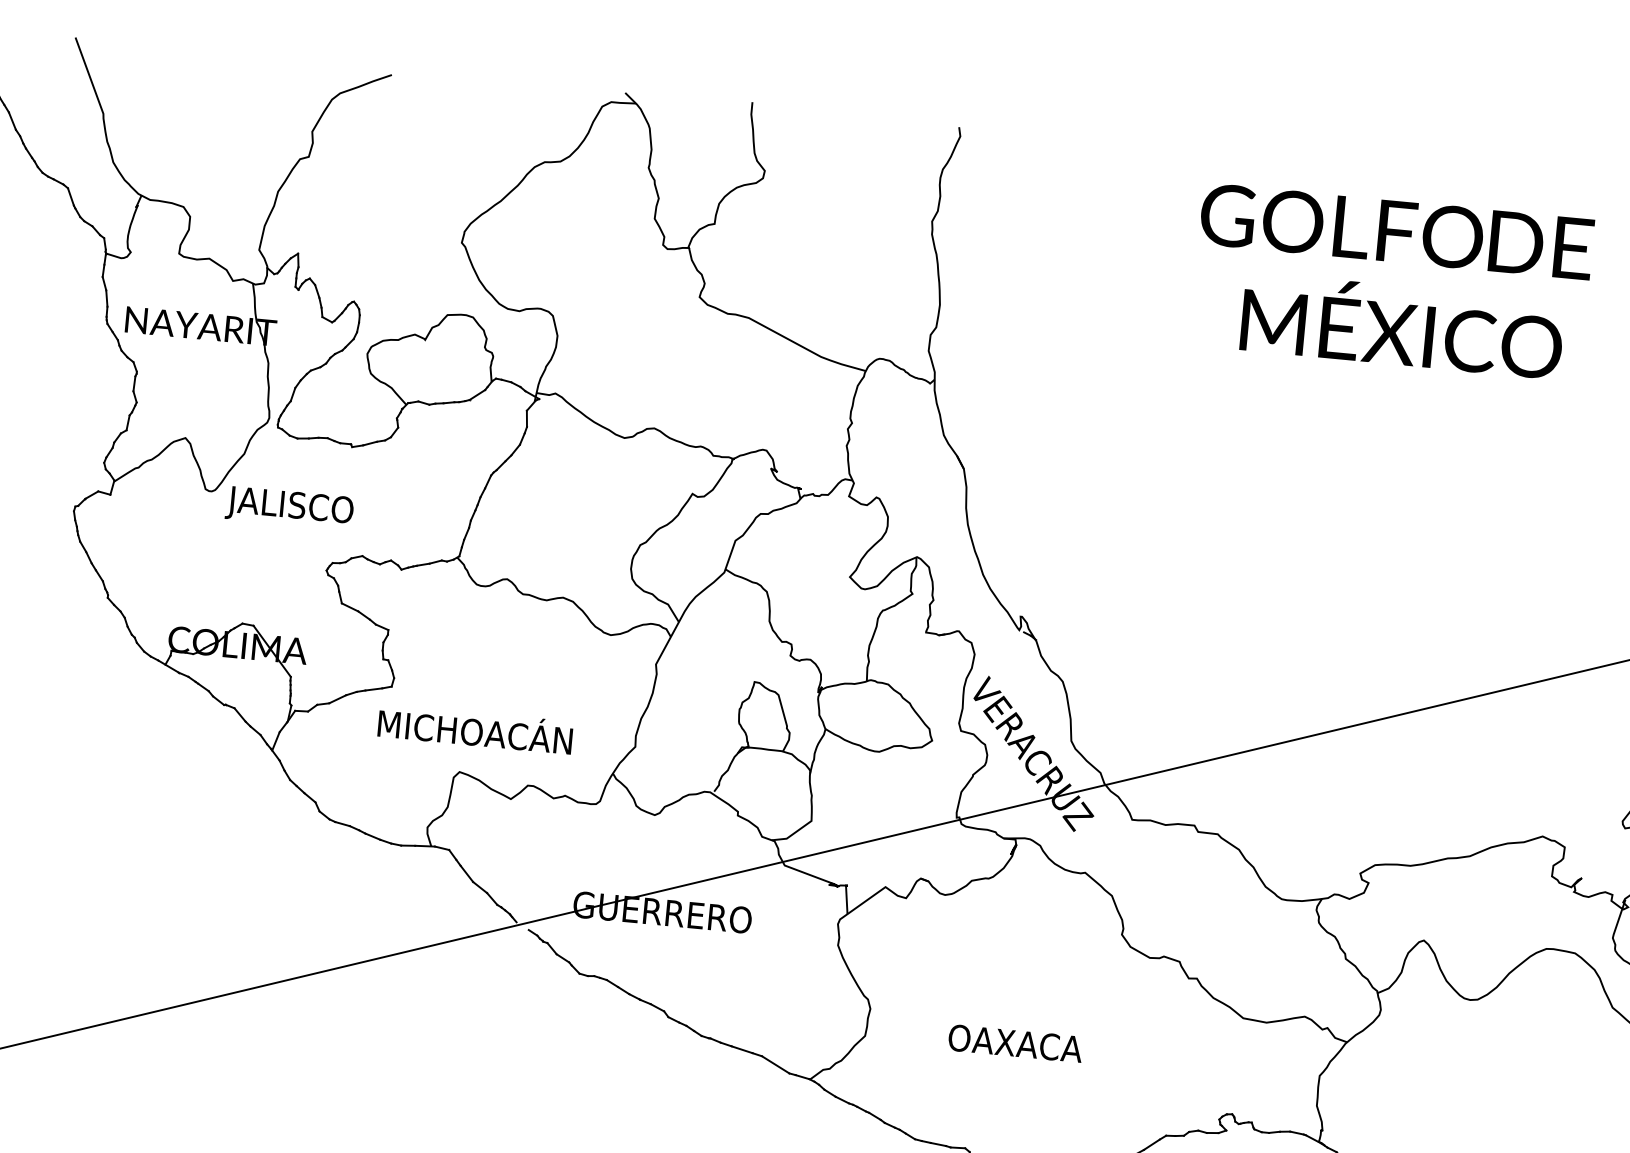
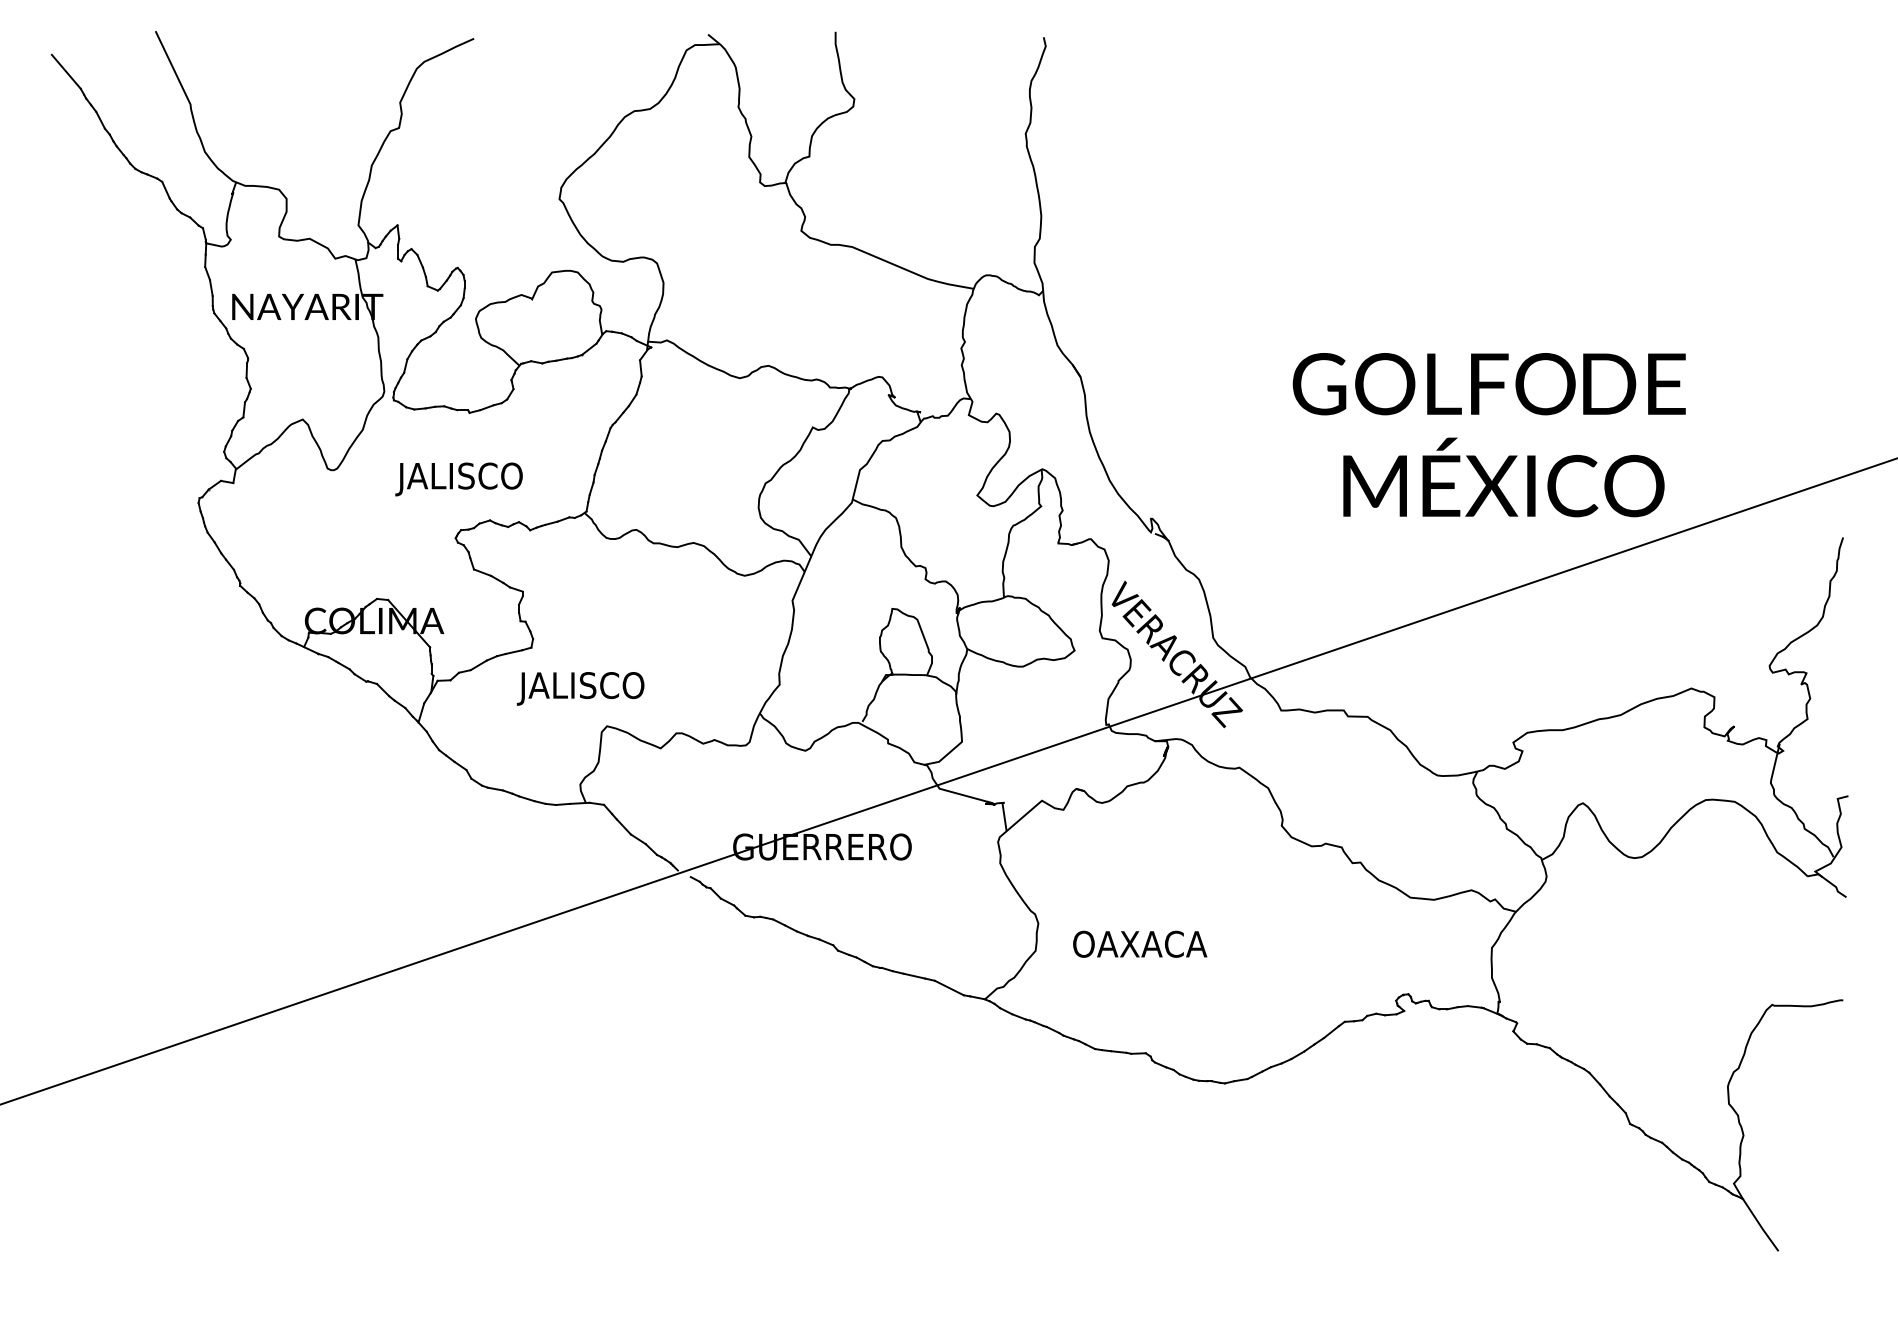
text: (1391, 282) -> (1488, 435), moved
text: (289, 508) -> (458, 479), moved
text: (472, 732) -> (616, 685), MICHOACÁN -> JALISCO
text: (1016, 1042) -> (1140, 943), moved

